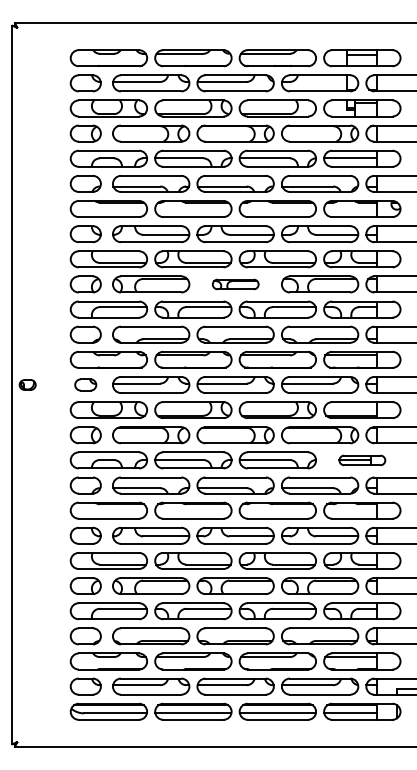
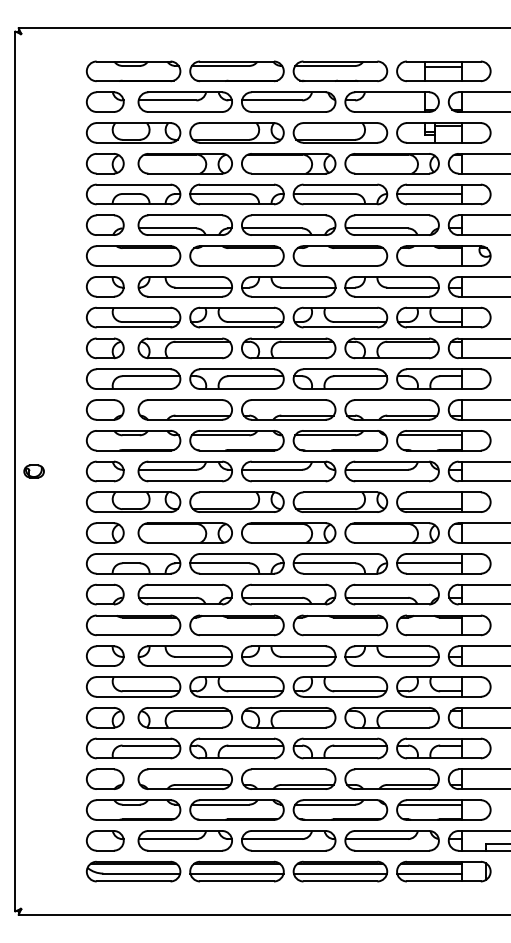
part: (235, 284) -> (288, 348), size x1.67
part: (85, 385) -> (104, 471), size x1.43
part: (362, 460) -> (443, 563), size x1.67

